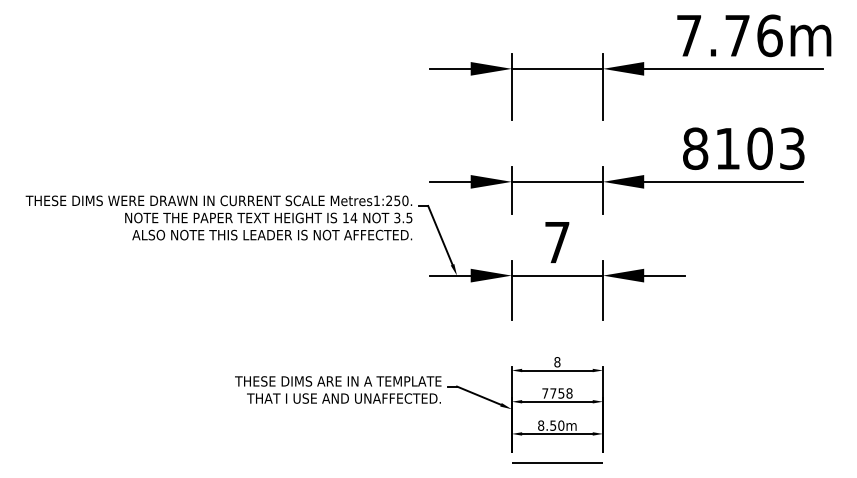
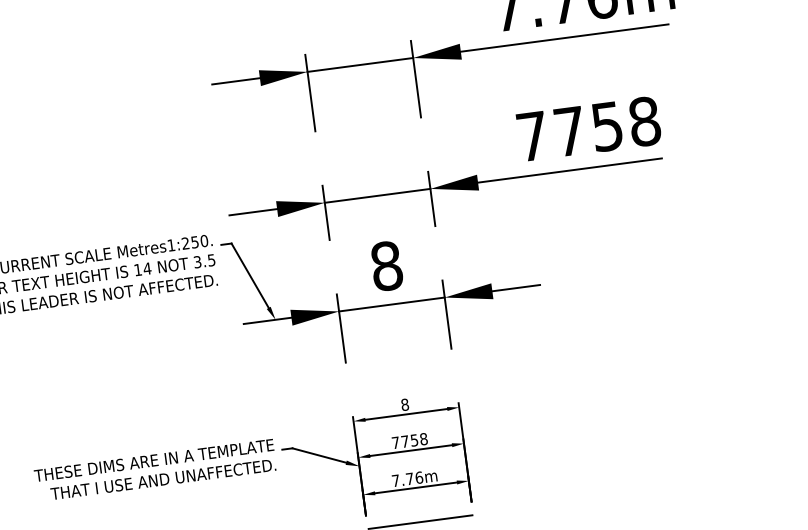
text: (744, 148) -> (589, 128), 8103 -> 7758
text: (557, 242) -> (386, 266), 7 -> 8
text: (551, 425) -> (407, 479), 8.50m -> 7.76m

